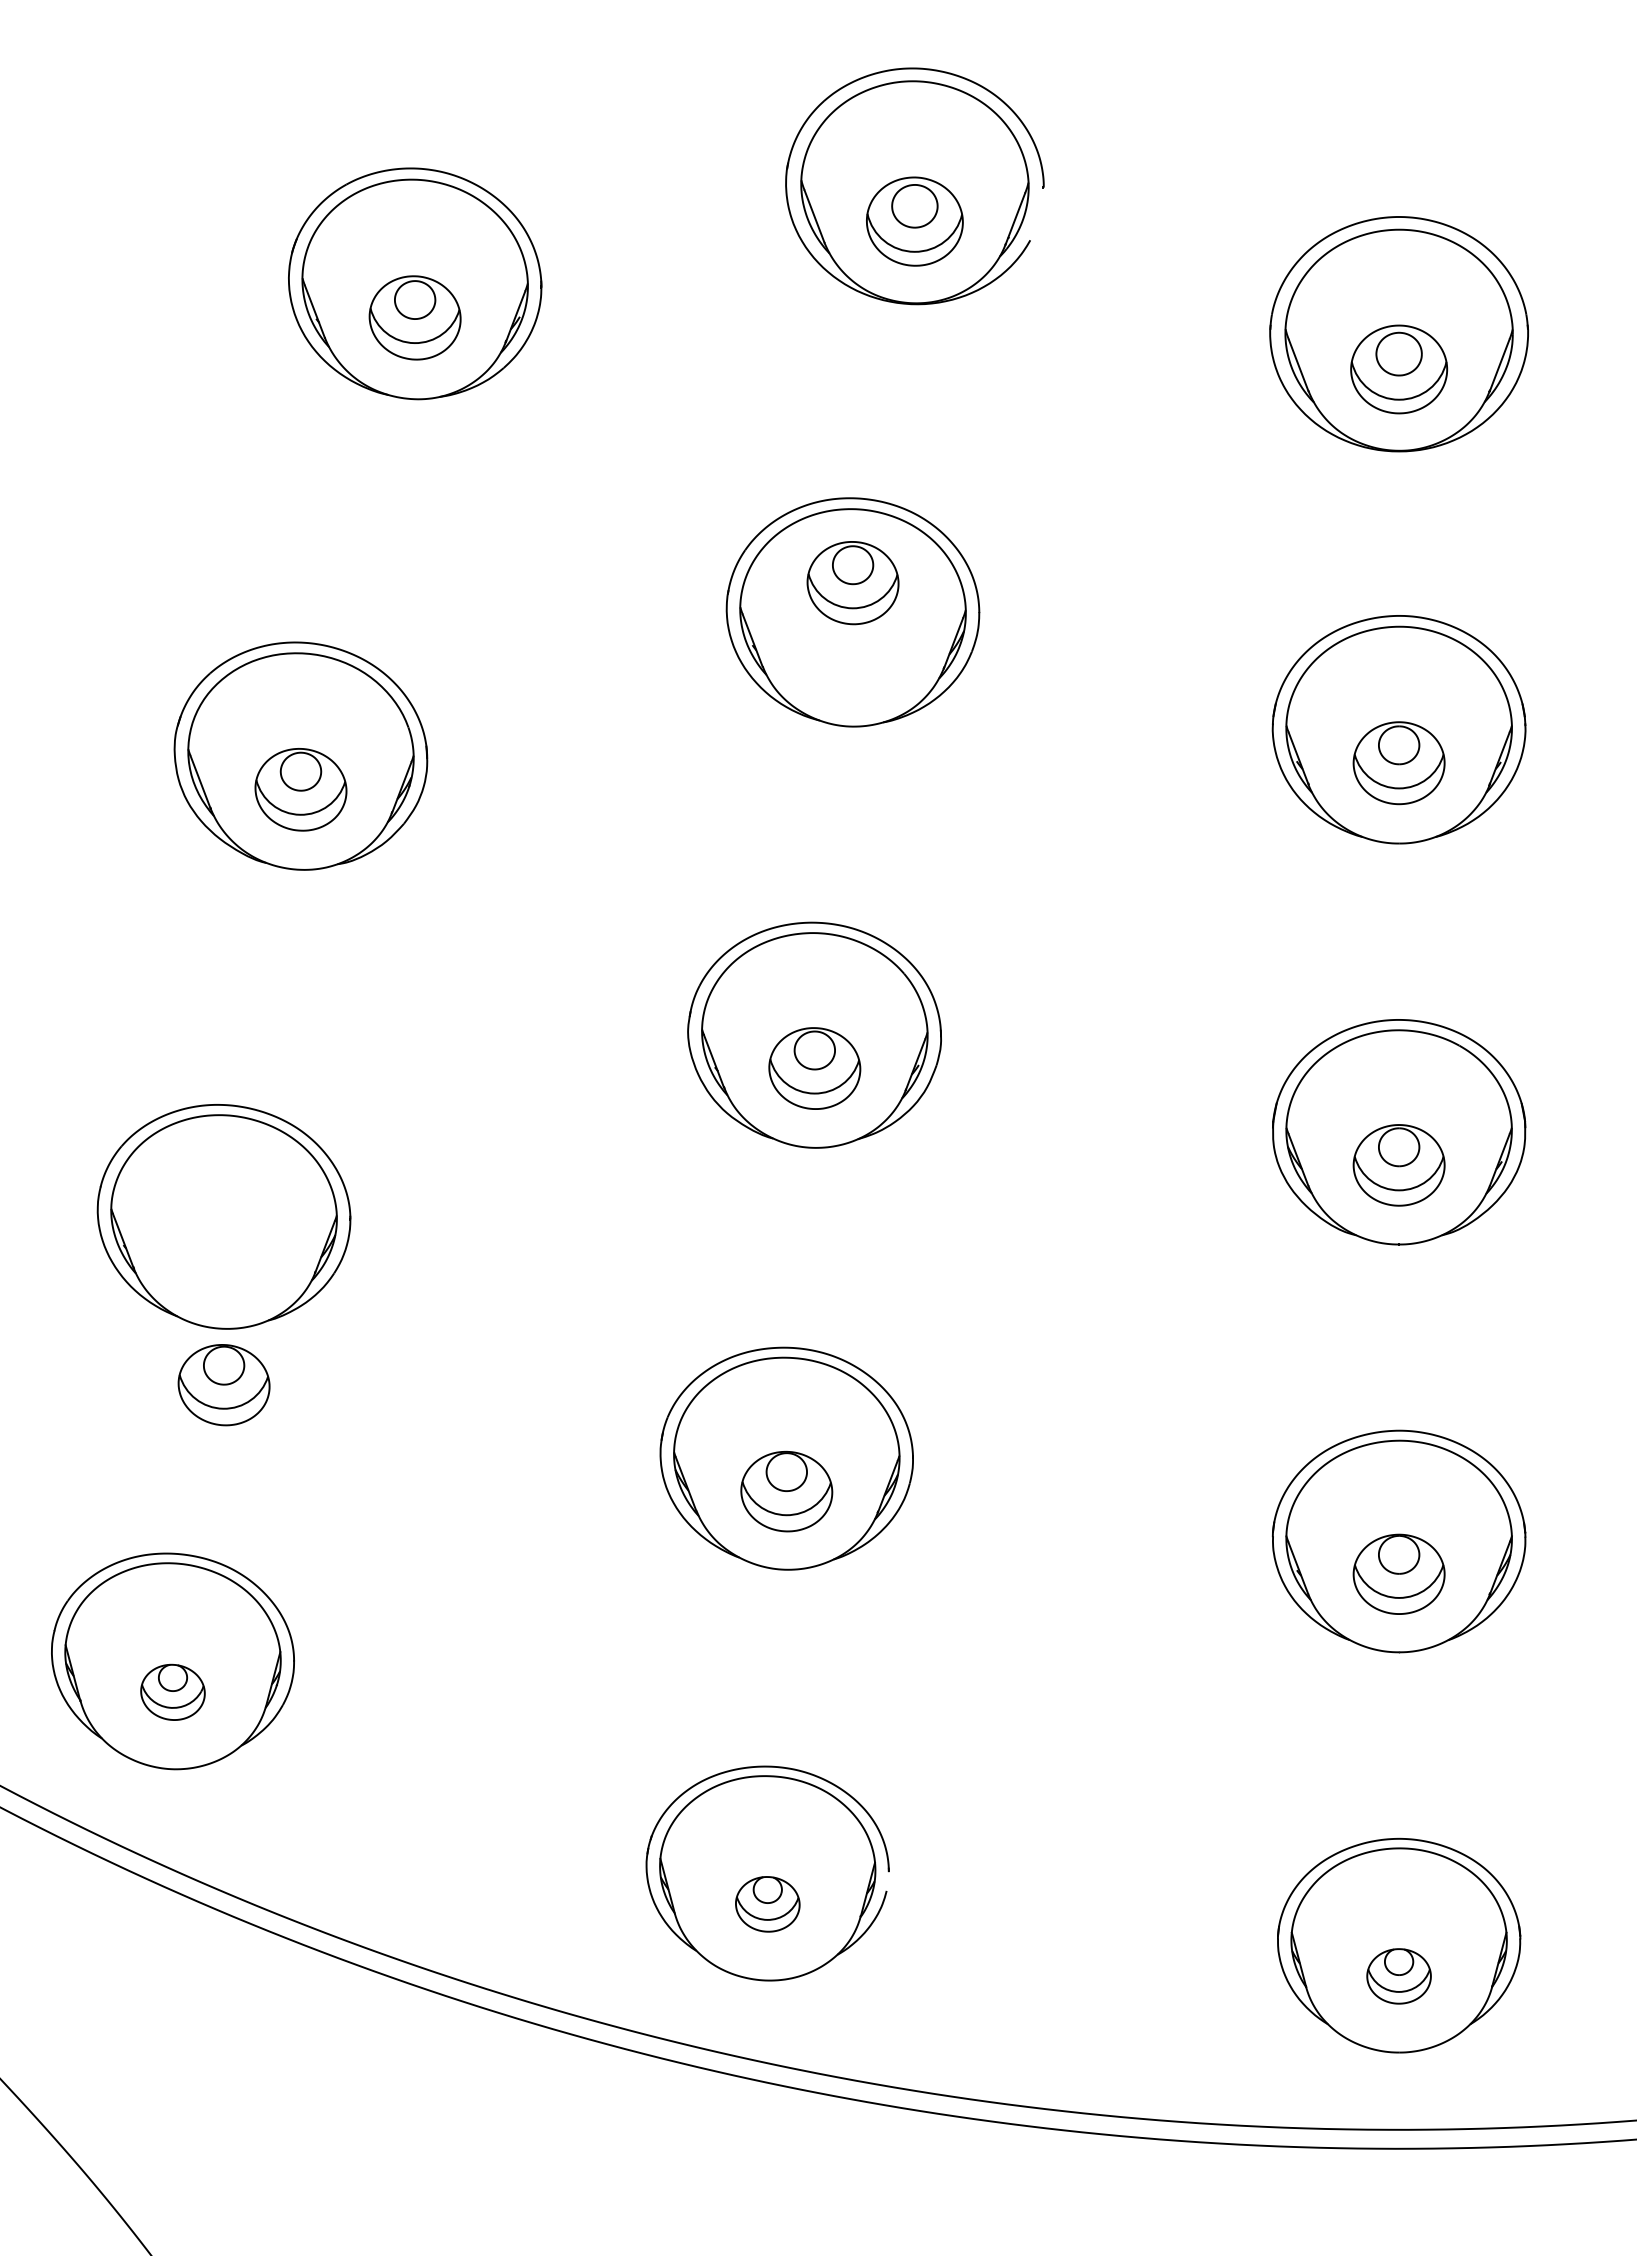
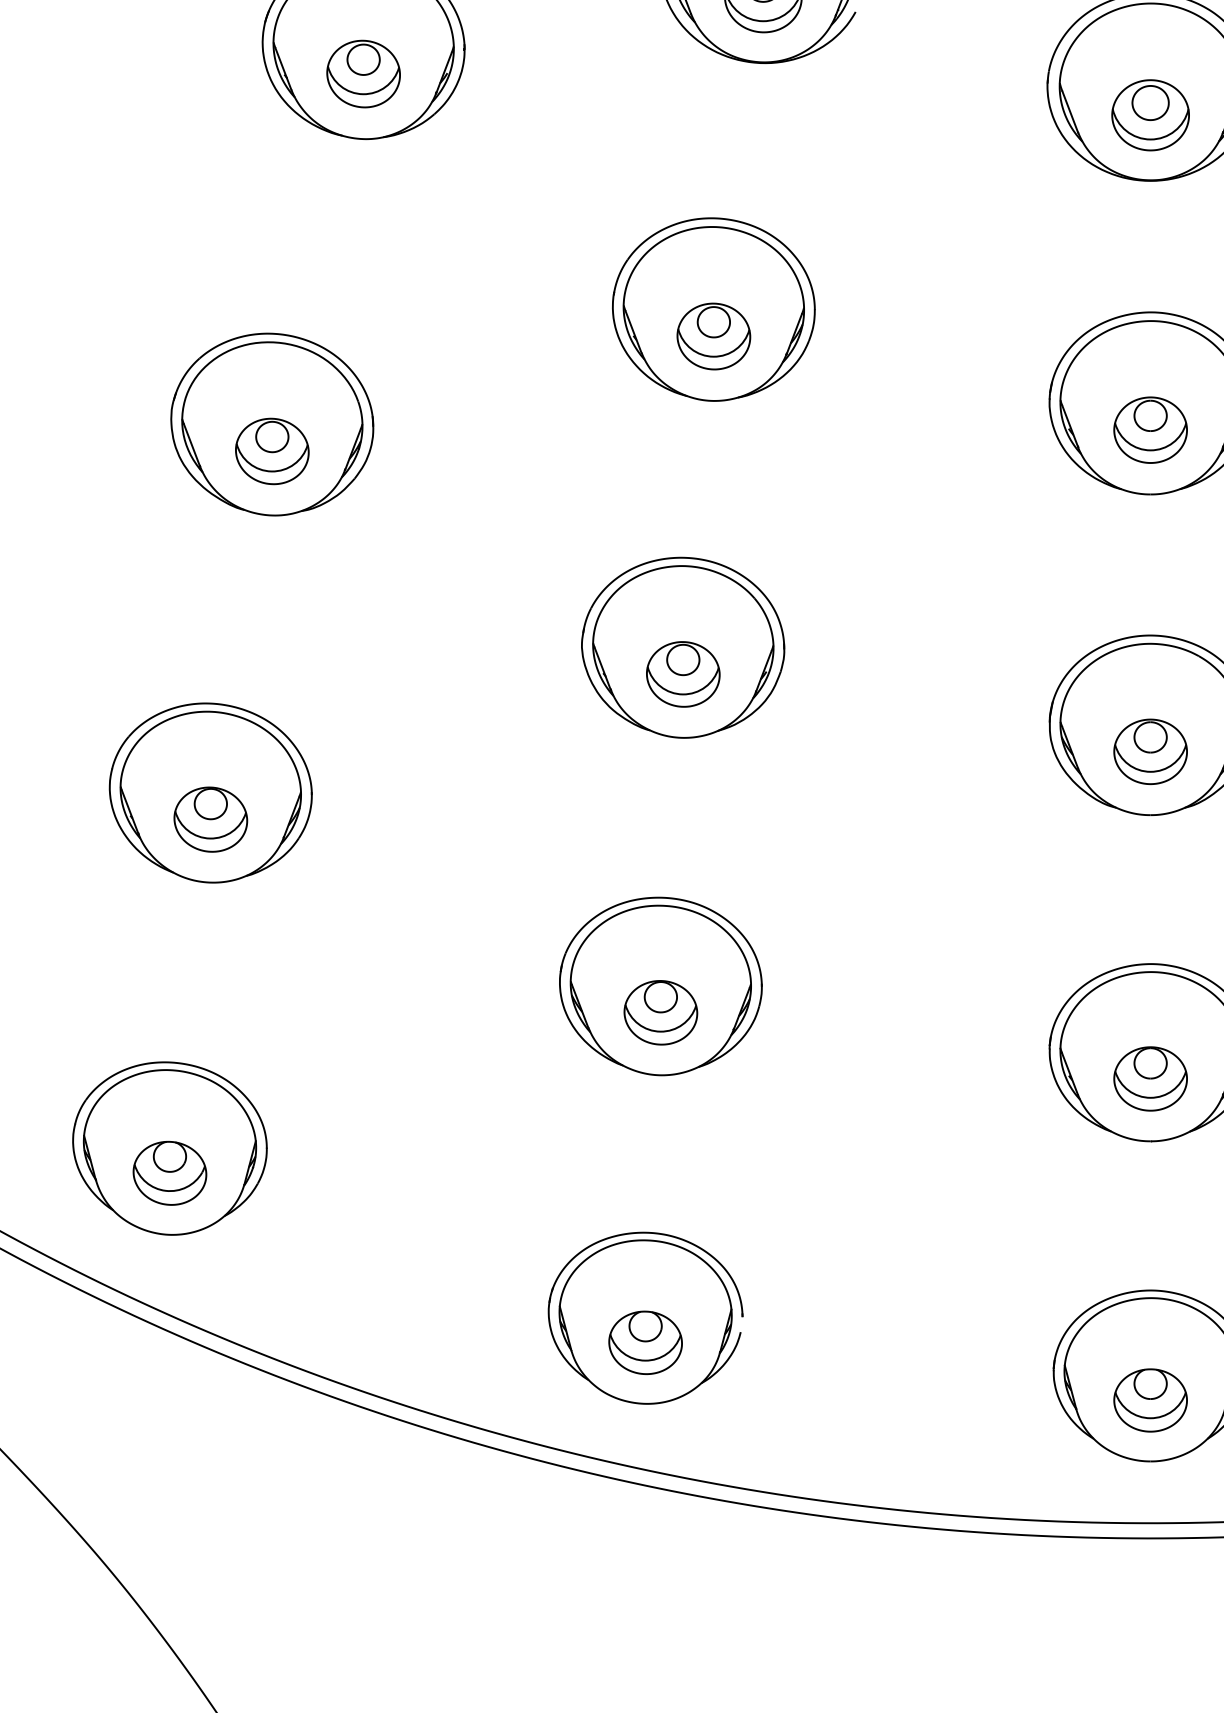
part: (852, 583) -> (713, 336), moved
part: (223, 1385) -> (210, 819), moved
part: (172, 1692) -> (169, 1173), size x1.43
part: (767, 1904) -> (645, 1343), size x1.43
part: (1398, 1976) -> (1150, 1400), size x1.43

